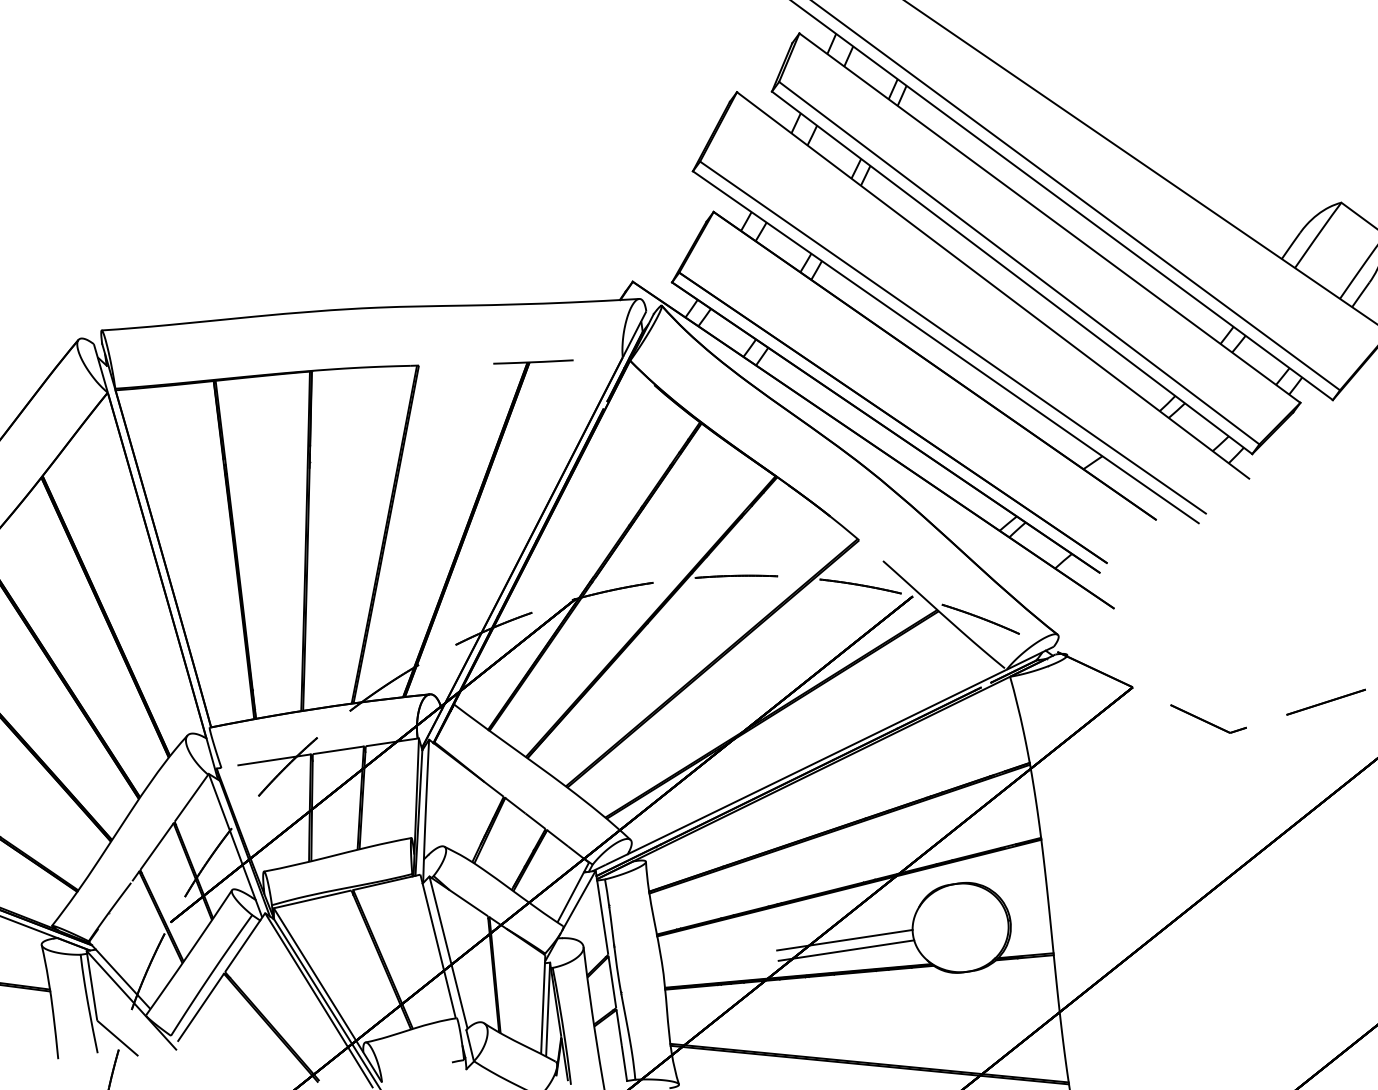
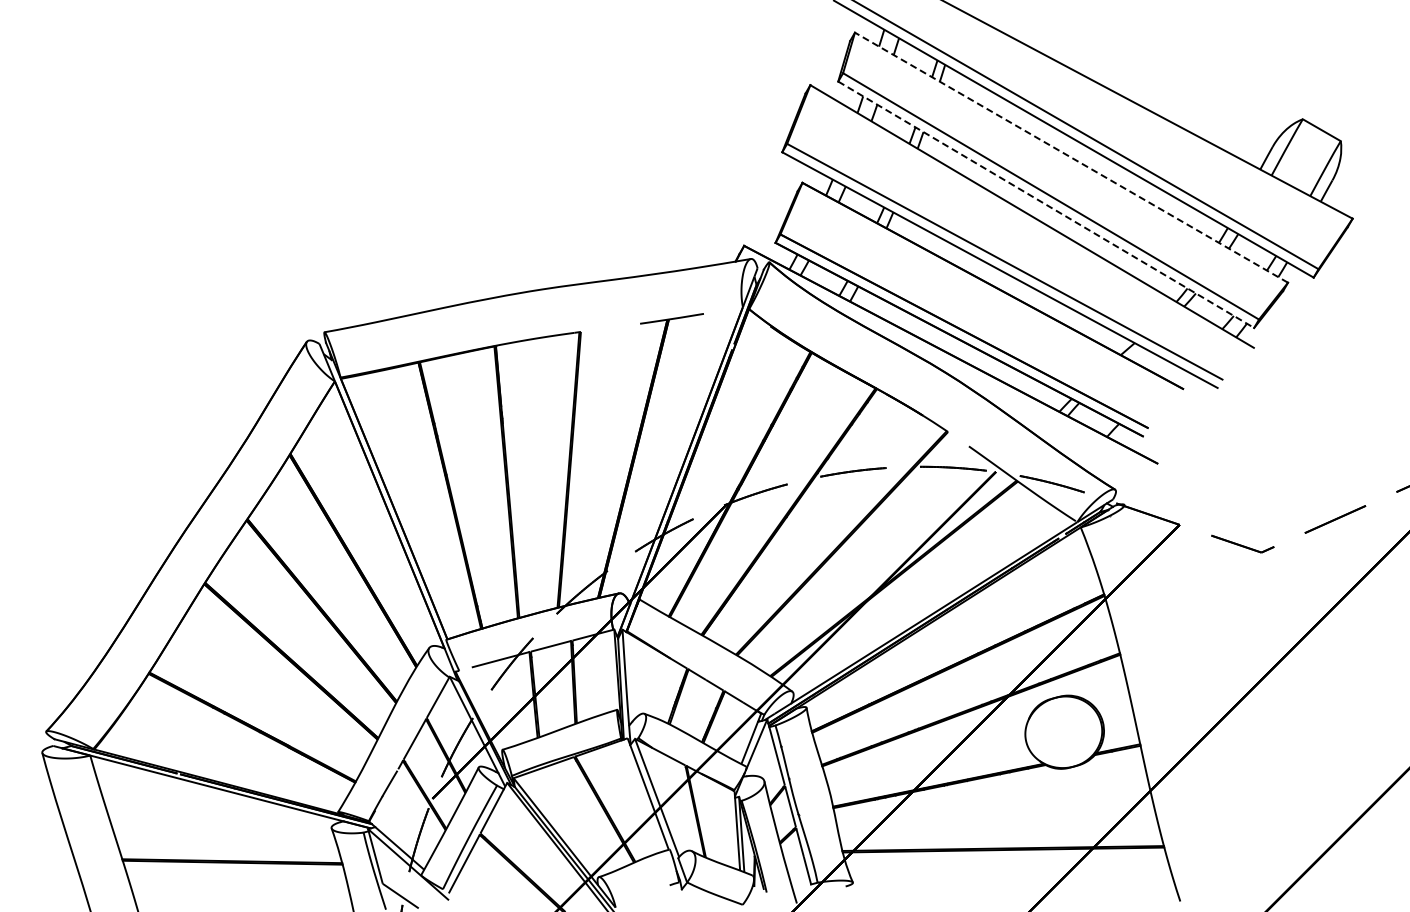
line: (1049, 217) -> (1071, 157), solid -> dashed
line: (1012, 272) -> (1046, 204), solid -> dashed
line: (844, 940) -> (972, 752), removed
line: (846, 950) -> (974, 760), removed

